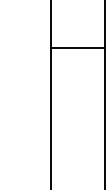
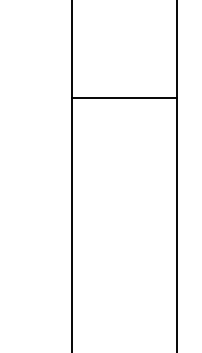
line: (78, 47) -> (124, 97), moved

